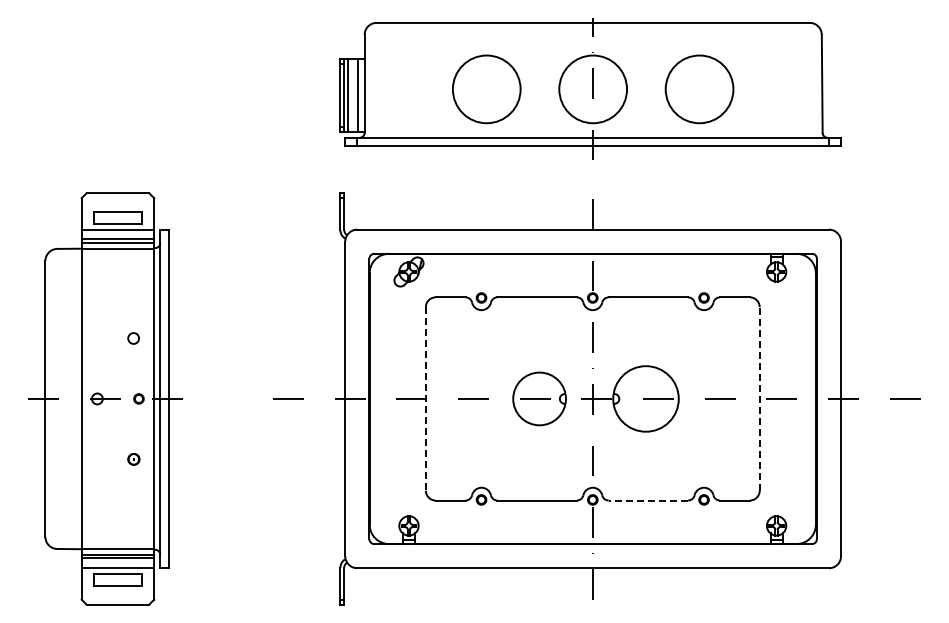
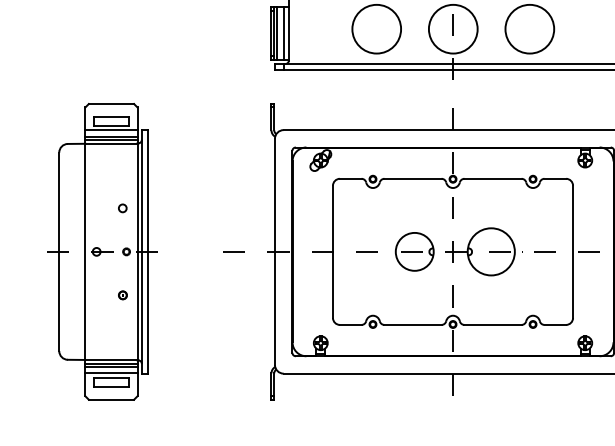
line: (425, 398) -> (332, 251), dashed -> solid
line: (759, 398) -> (572, 251), dashed -> solid
line: (648, 500) -> (493, 324), dashed -> solid

